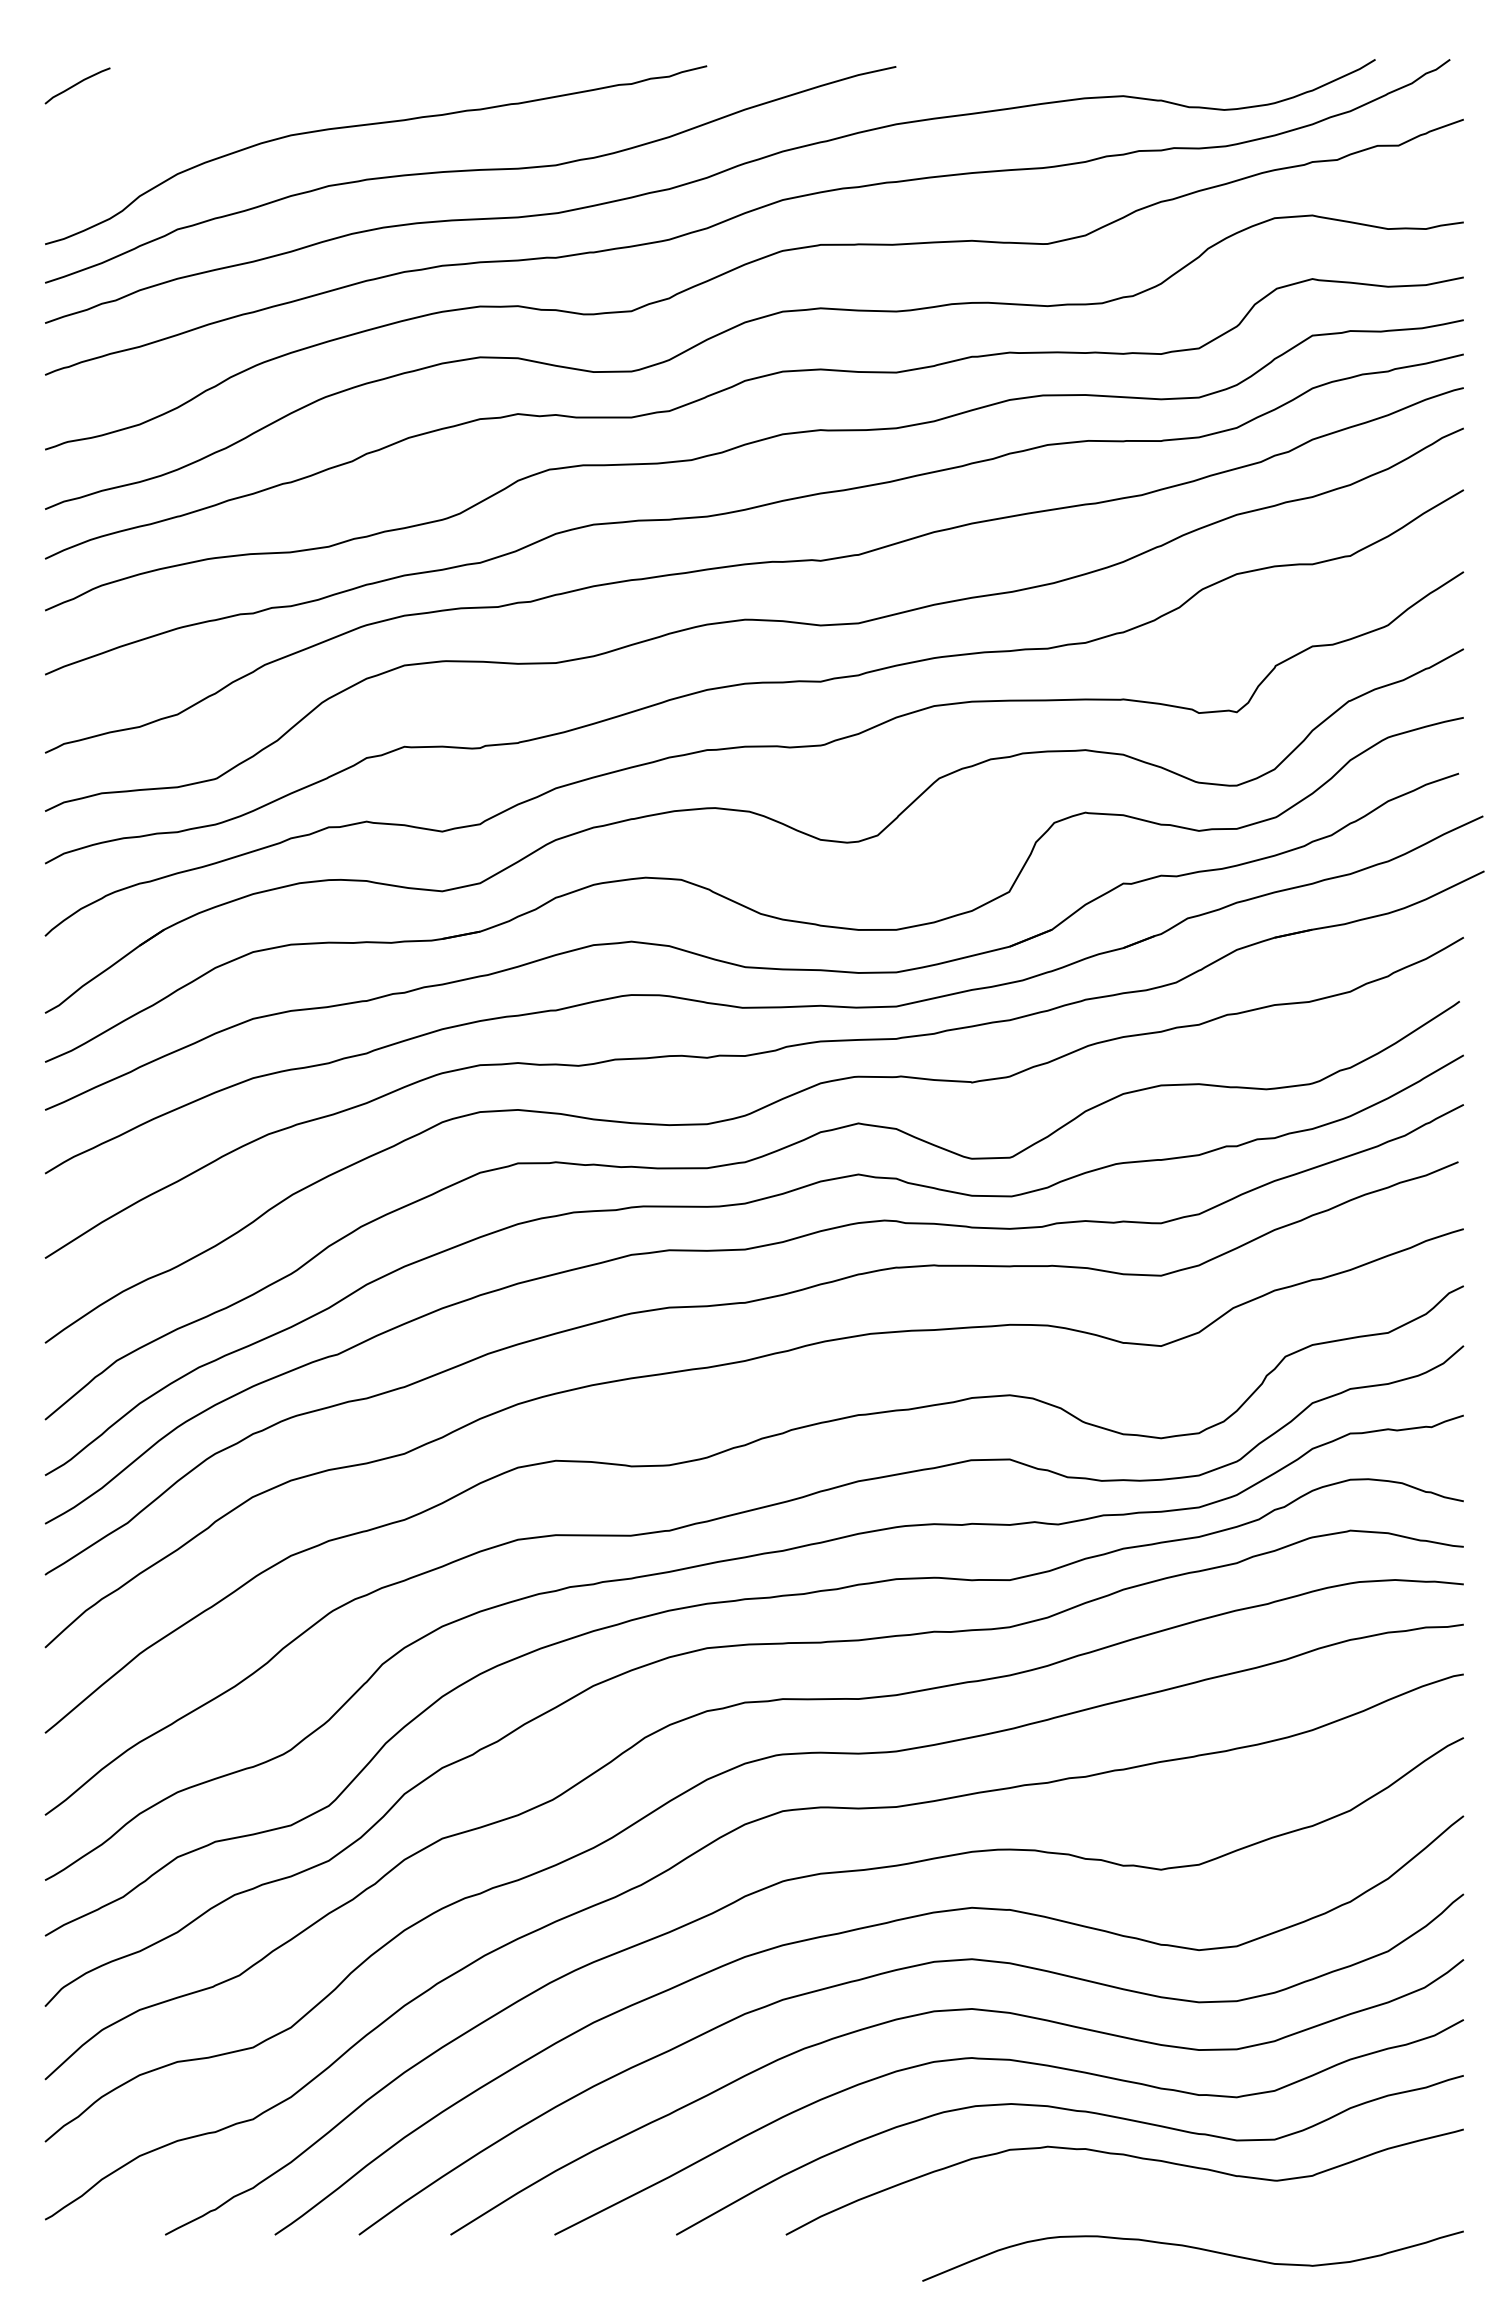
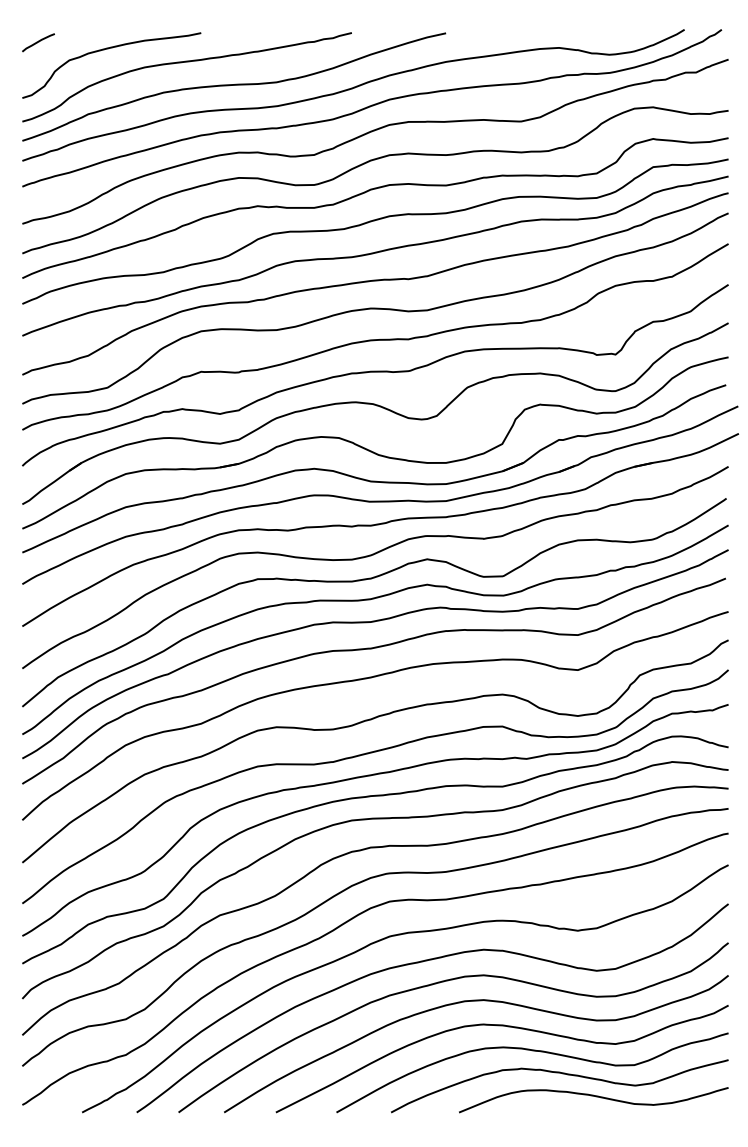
curve: (218, 99) -> (108, 49), added
curve: (1192, 2248) -> (593, 1096), moved

